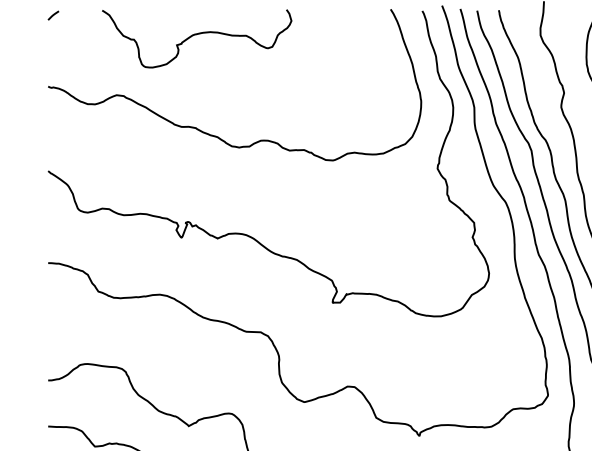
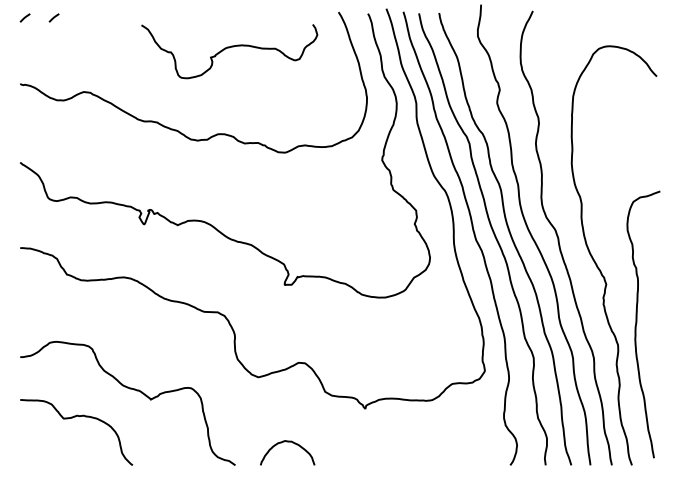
line: (83, 15) -> (53, 17), added
curve: (196, 35) -> (229, 48), moved

